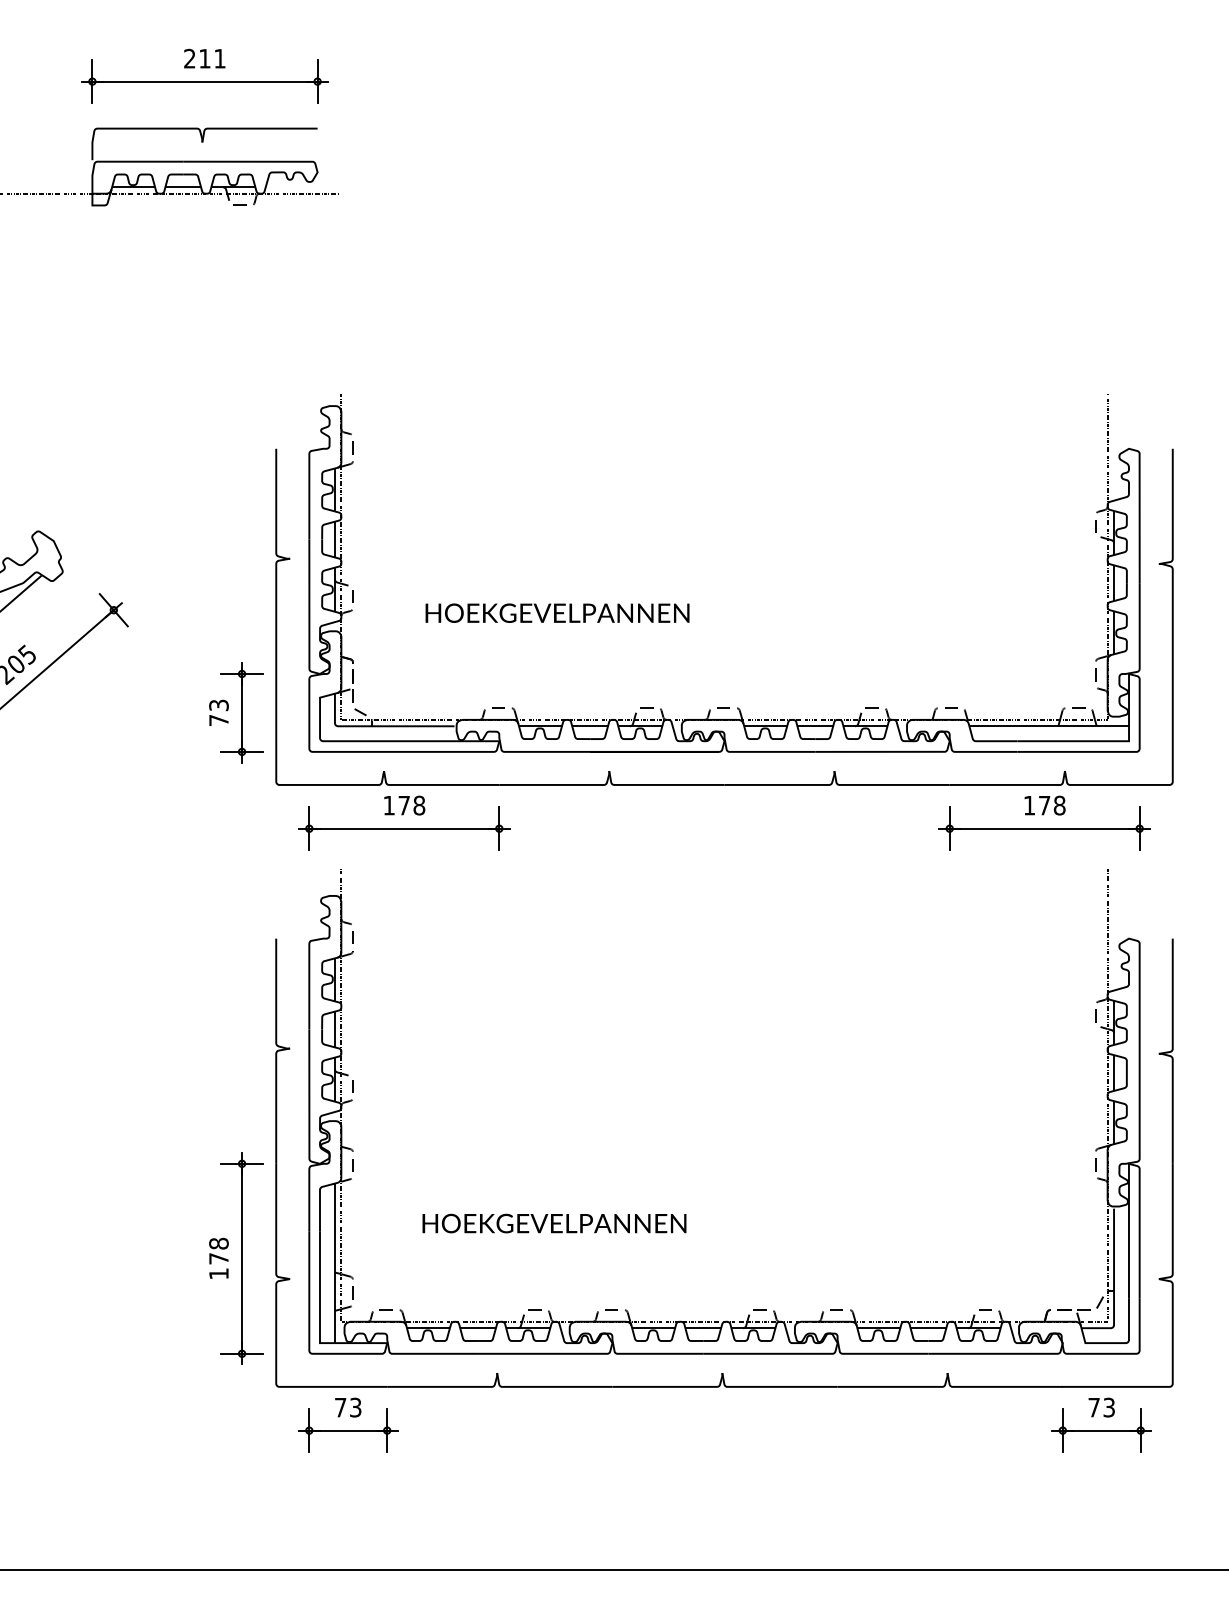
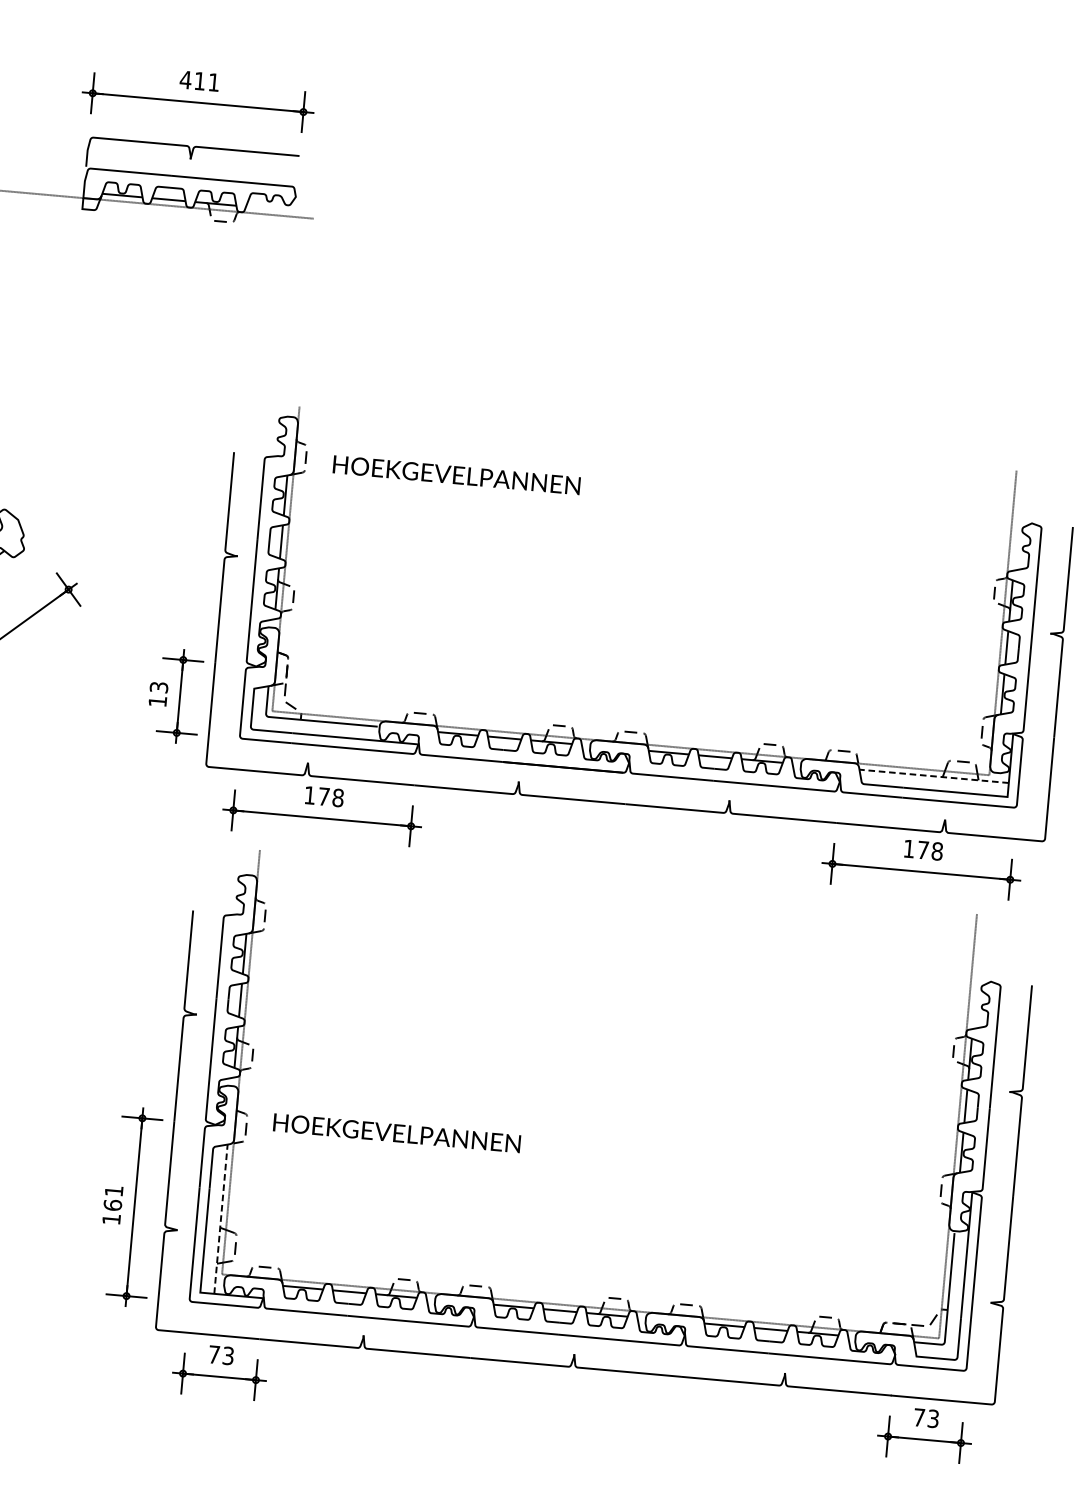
text: (189, 58) -> (185, 79), 211 -> 411
text: (557, 612) -> (456, 474), moved
text: (218, 720) -> (157, 701), 73 -> 13
line: (1049, 726) -> (934, 776), solid -> dashed
text: (554, 1223) -> (397, 1133), moved
text: (218, 1250) -> (113, 1197), 178 -> 161
line: (334, 1263) -> (220, 1219), solid -> dashed

